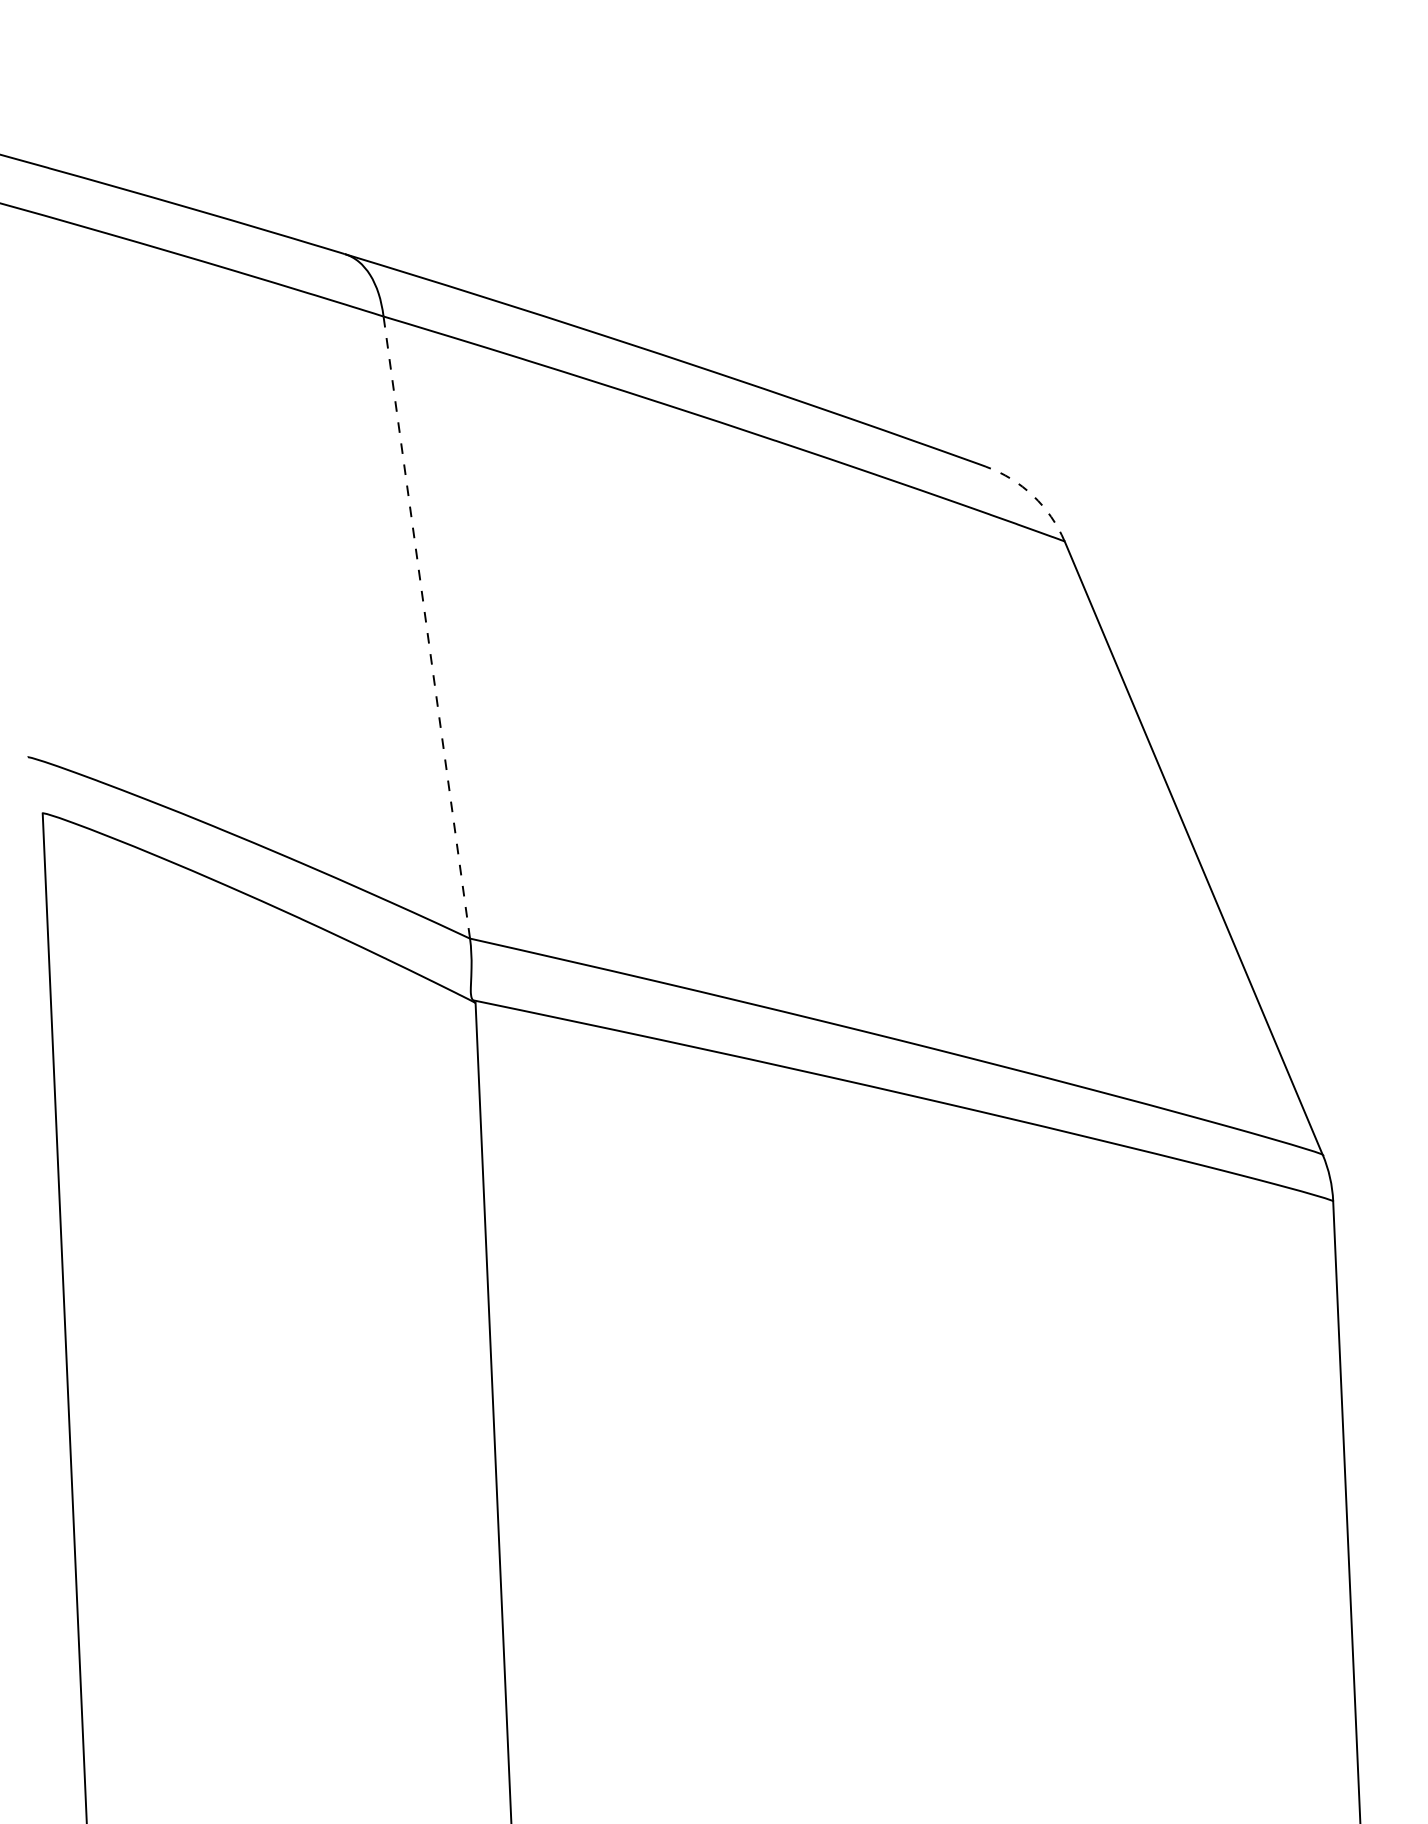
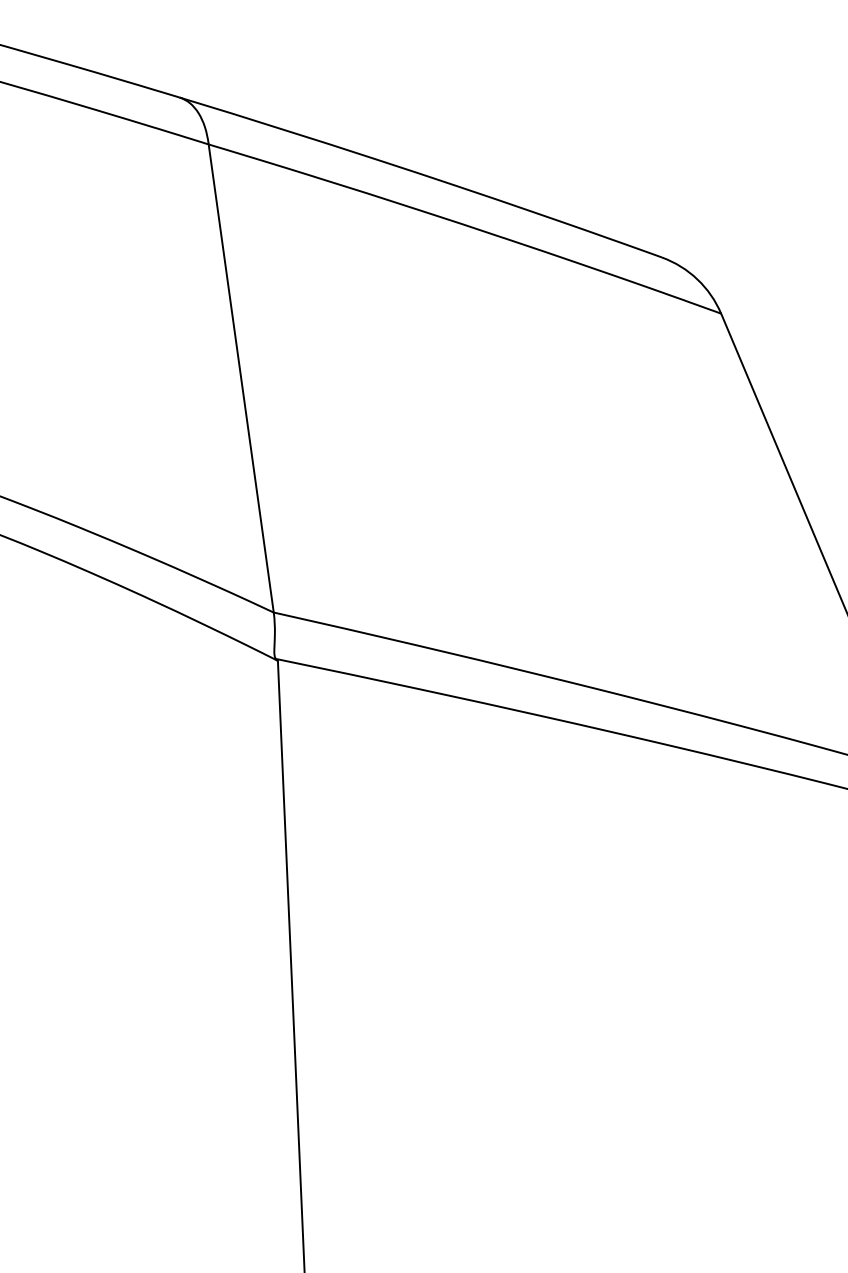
arc: (1033, 495) -> (697, 279), dashed -> solid
line: (426, 627) -> (240, 378), dashed -> solid

